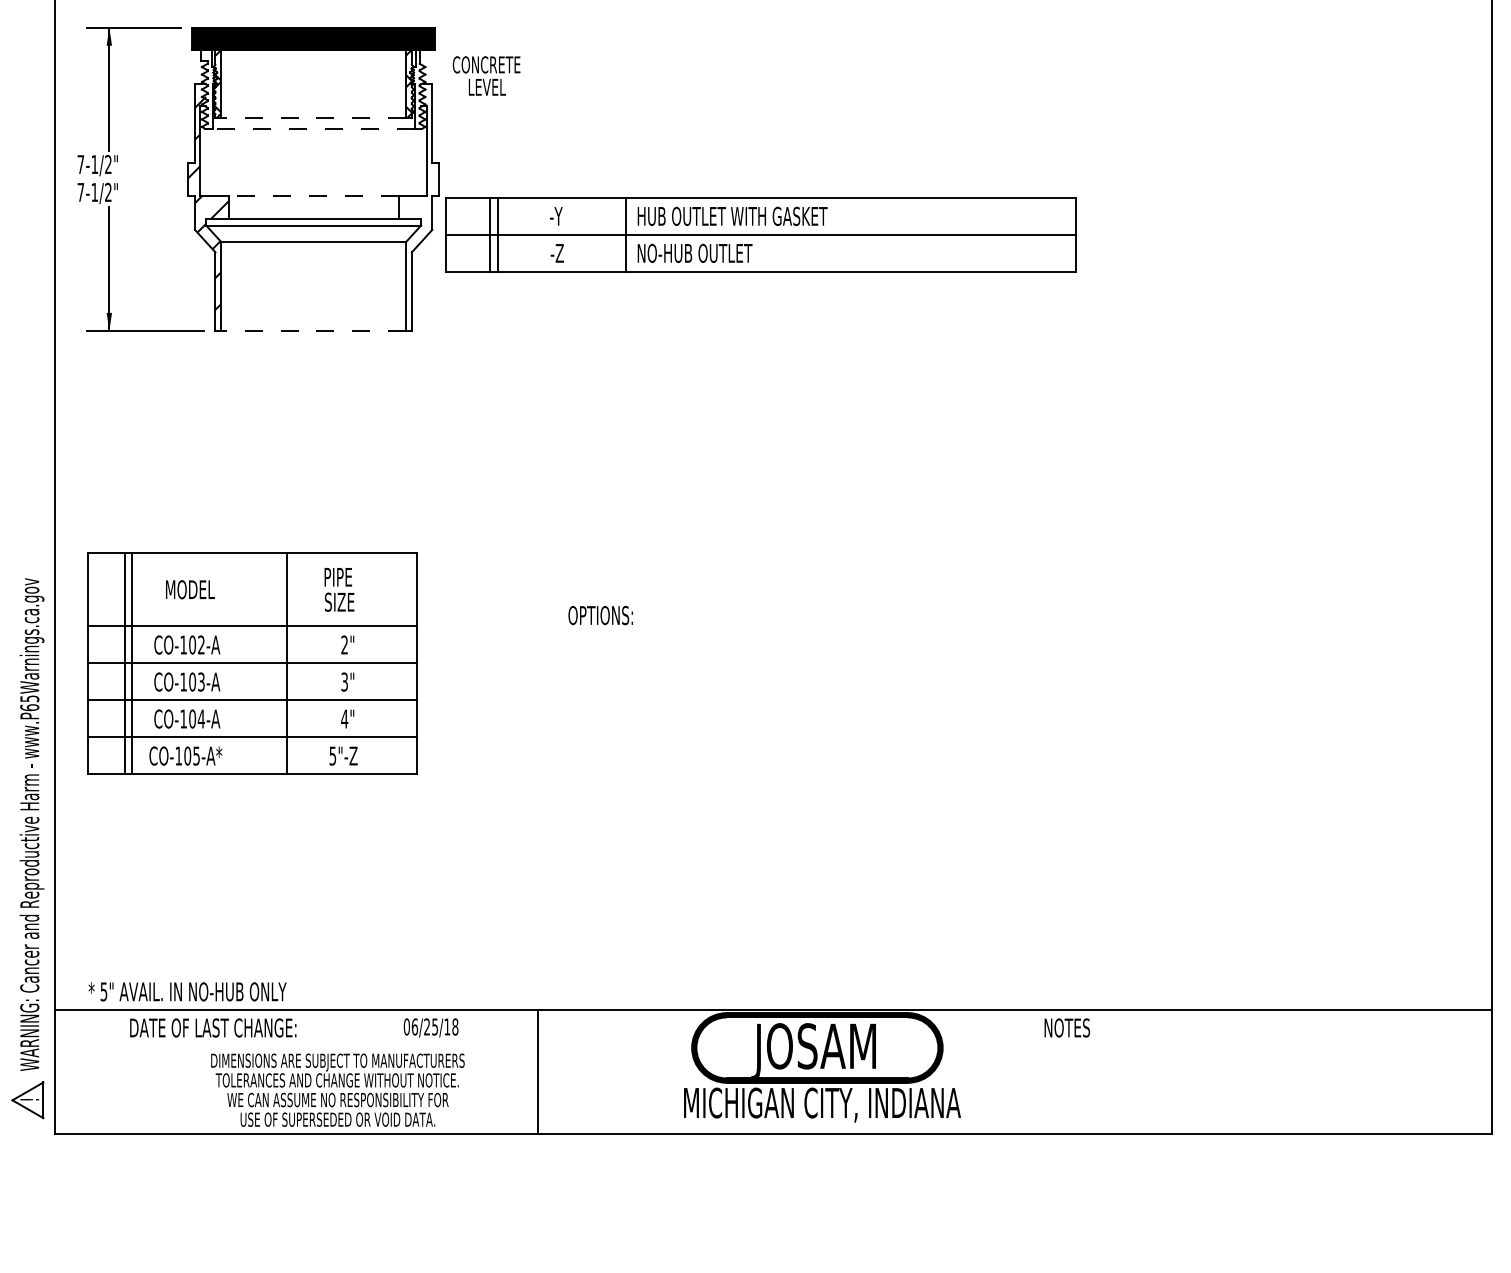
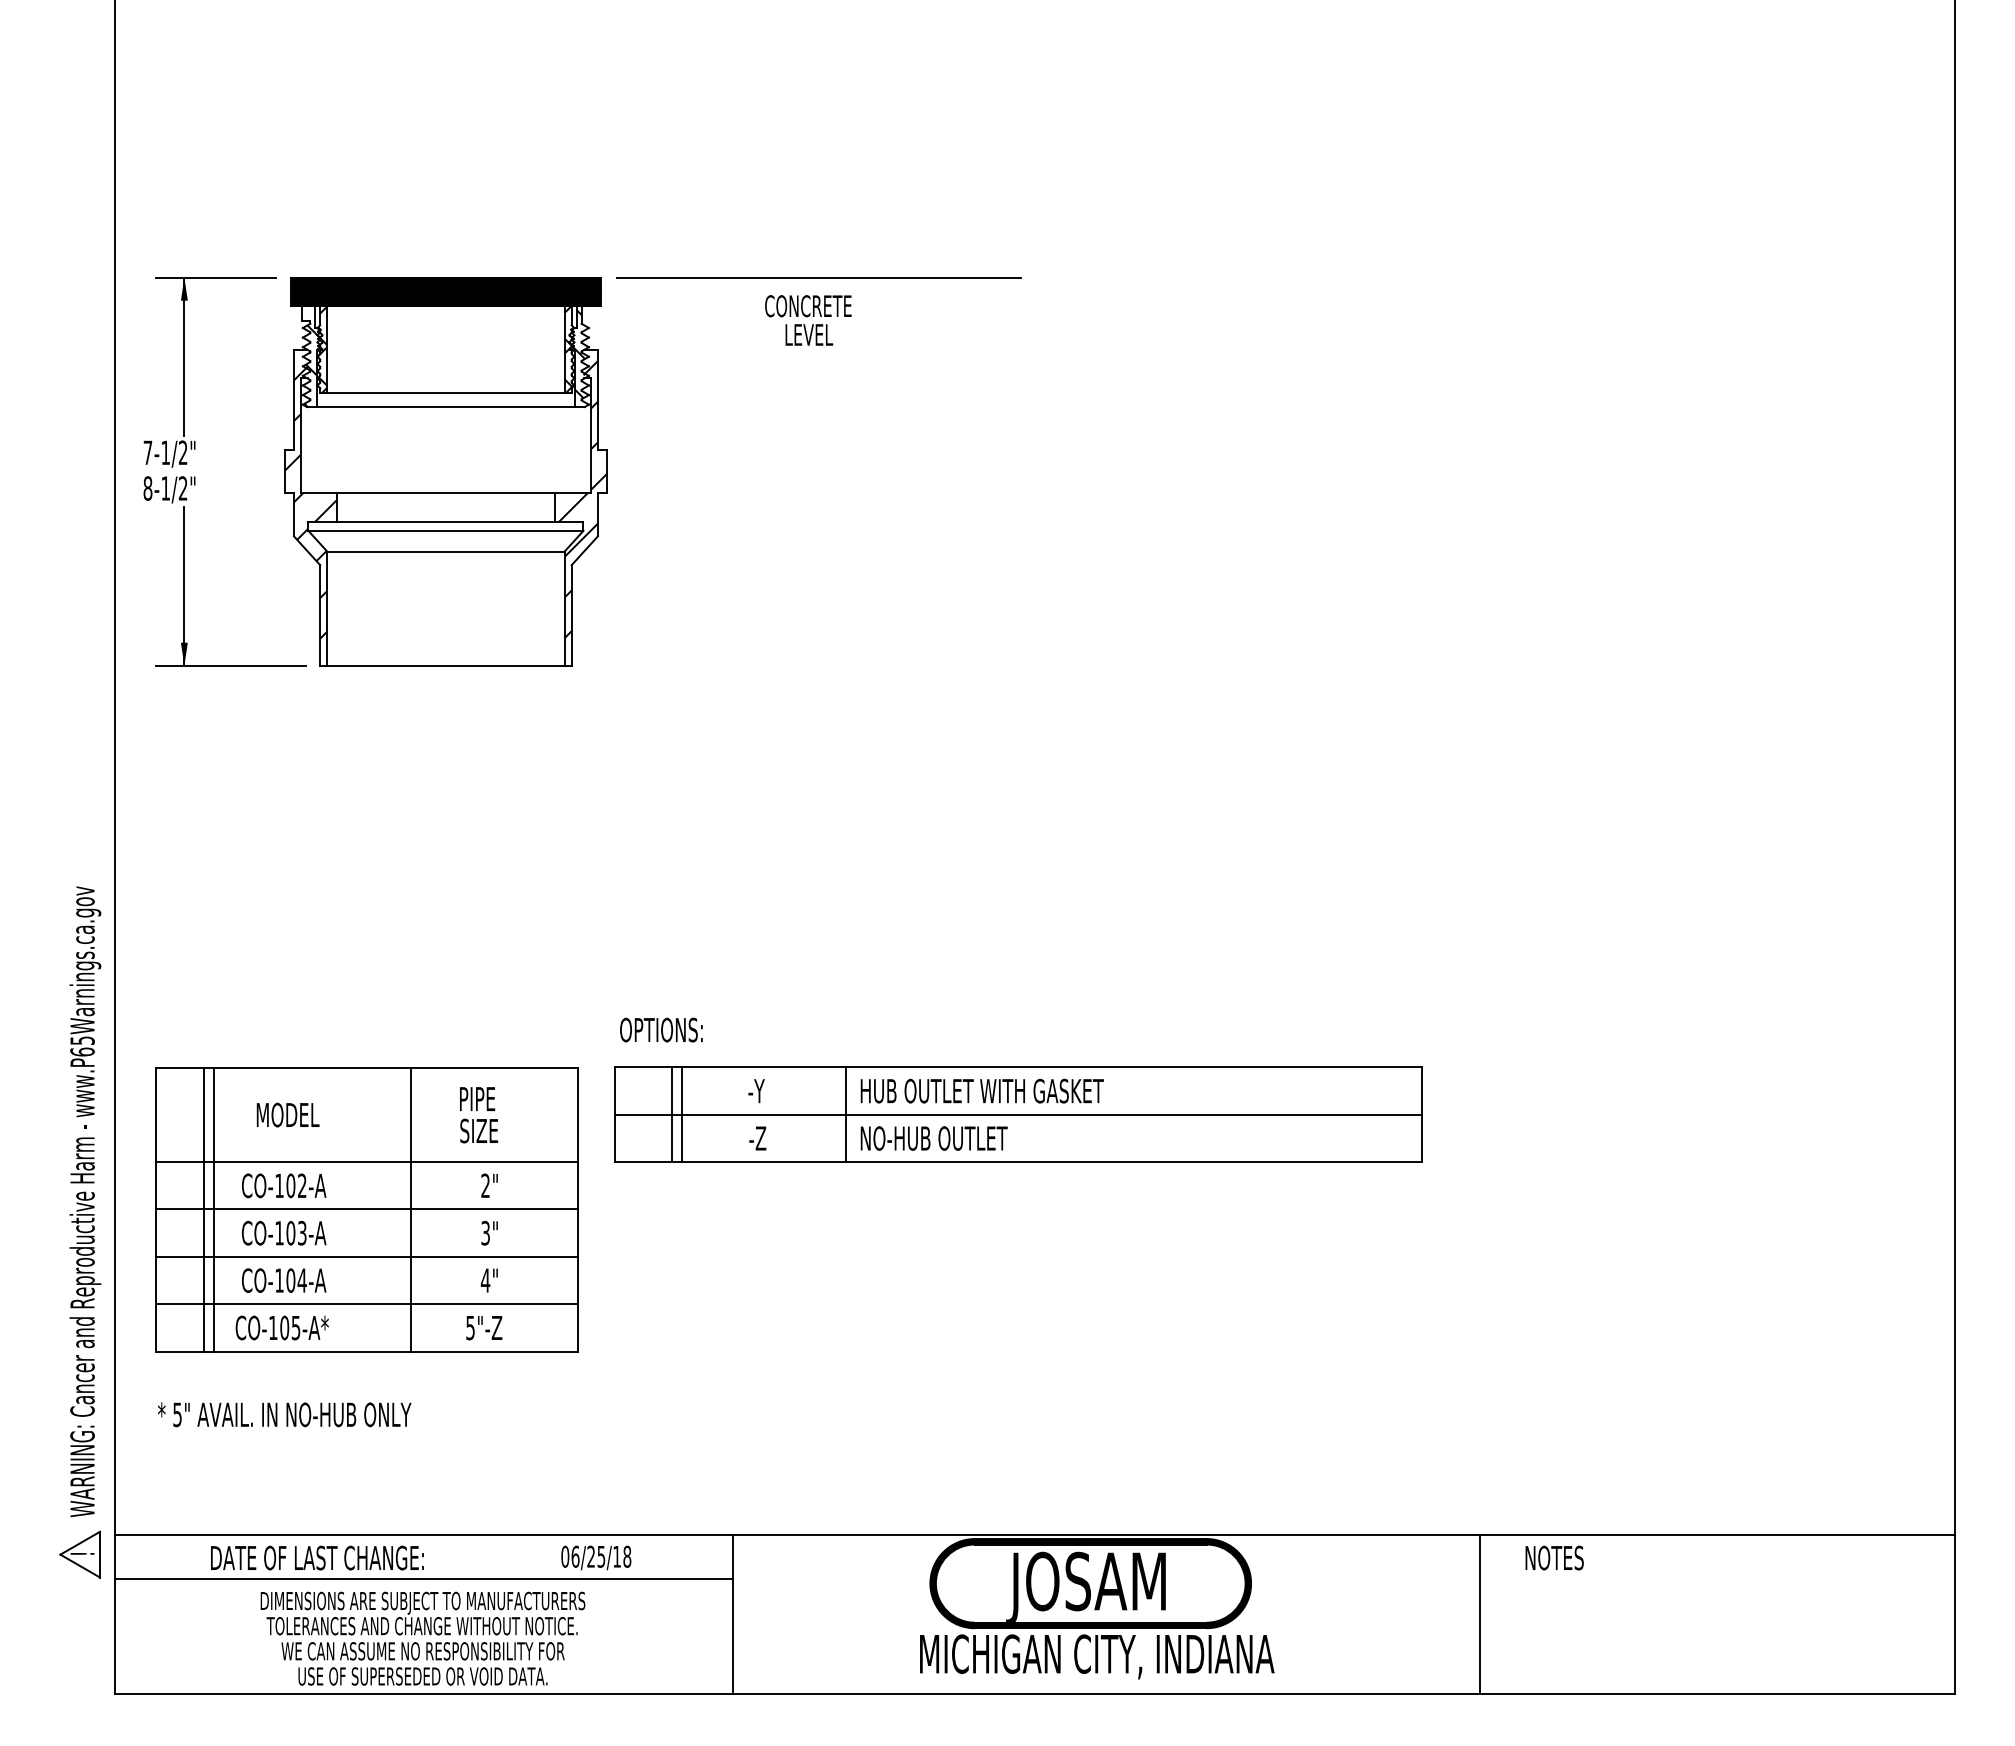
line: (605, 27) -> (819, 277), added
text: (486, 76) -> (808, 320), moved
hatch: (417, 87) -> (578, 354), added
hatch: (207, 94) -> (310, 363), added
line: (313, 117) -> (445, 392), dashed -> solid
line: (313, 129) -> (445, 407), dashed -> solid
text: (80, 192) -> (147, 488), 7-1/2" -> 8-1/2"
line: (313, 196) -> (445, 493), dashed -> solid
hatch: (420, 201) -> (582, 499), added
part: (760, 234) -> (1018, 1114), moved
line: (313, 330) -> (445, 665), dashed -> solid
text: (600, 615) -> (661, 1029), moved
part: (251, 663) -> (366, 1209), moved
part: (28, 848) -> (80, 1232), moved
text: (187, 991) -> (284, 1414), moved
text: (1067, 1027) -> (1554, 1557), moved
line: (296, 1043) -> (423, 1578), added
line: (1121, 1072) -> (1480, 1614), added
text: (337, 1090) -> (422, 1638), moved

